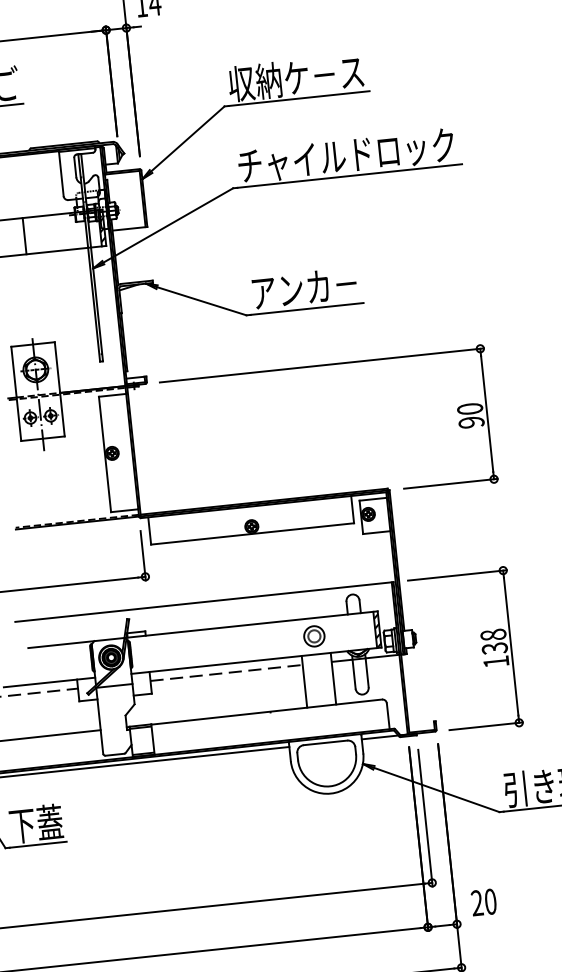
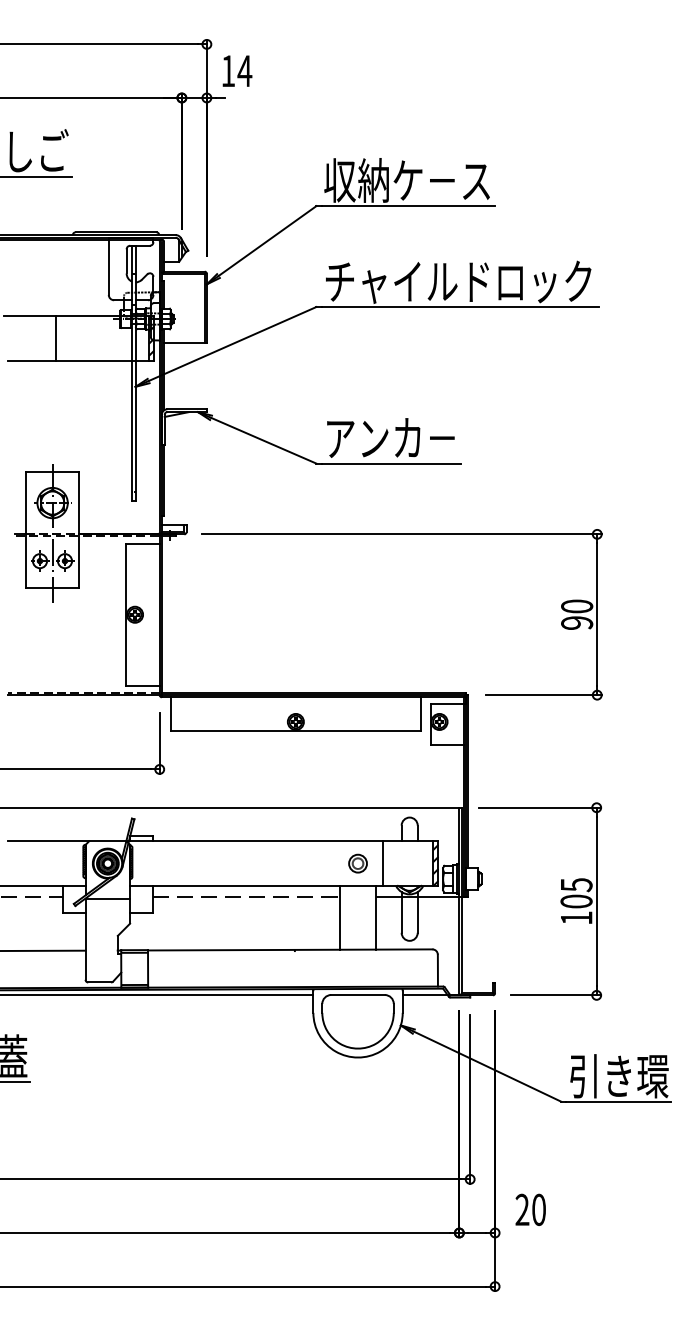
line: (334, 634) -> (382, 863), added
part: (313, 636) -> (357, 863), size x0.71
text: (494, 641) -> (576, 893), 138 -> 105

